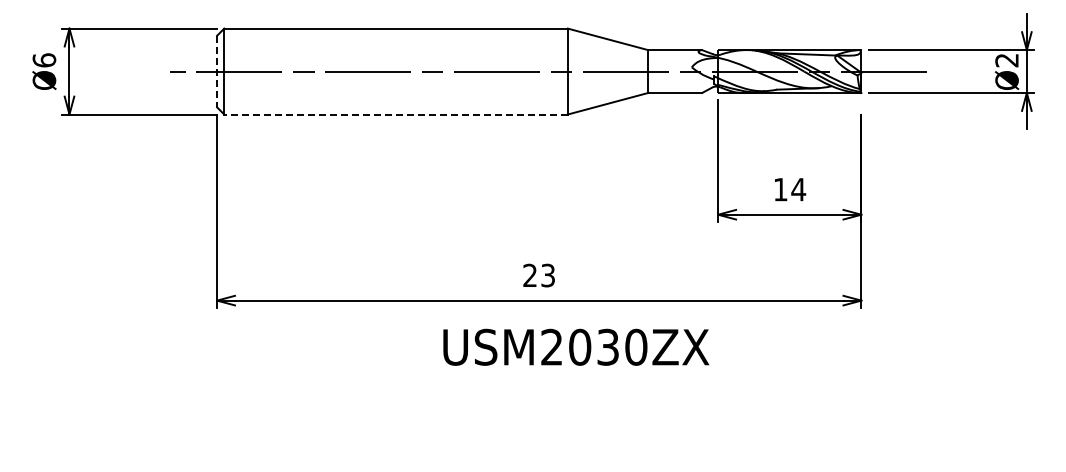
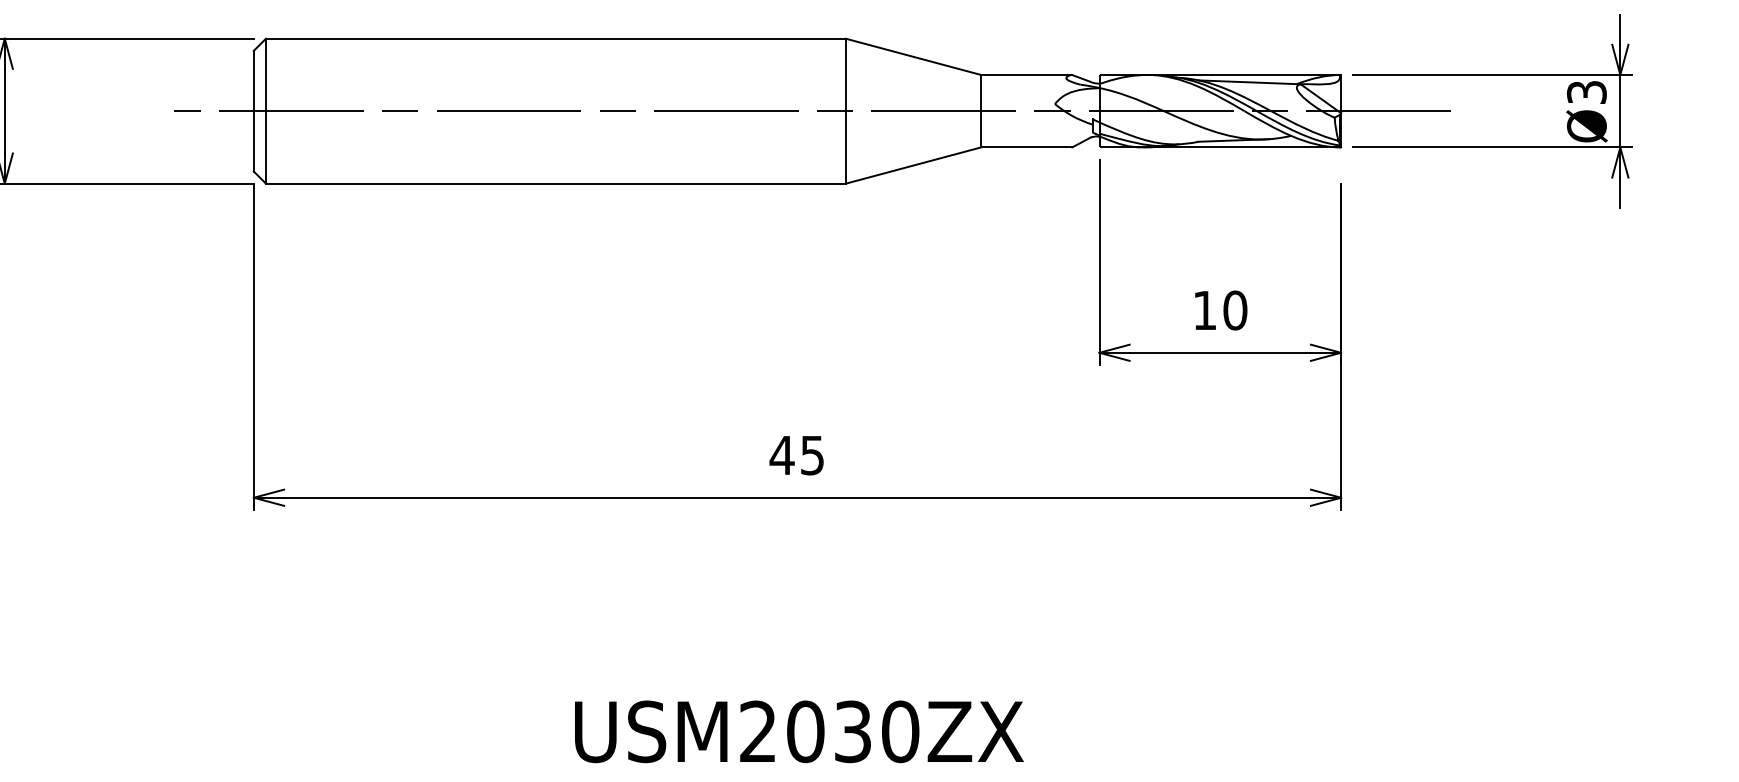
text: (1006, 60) -> (1585, 92), Ø2 -> Ø3
line: (217, 71) -> (254, 111), dashed -> solid
line: (396, 114) -> (556, 183), dashed -> solid
text: (798, 189) -> (1234, 310), 14 -> 10
text: (538, 274) -> (796, 453), 23 -> 45
text: (576, 346) -> (799, 730), moved

